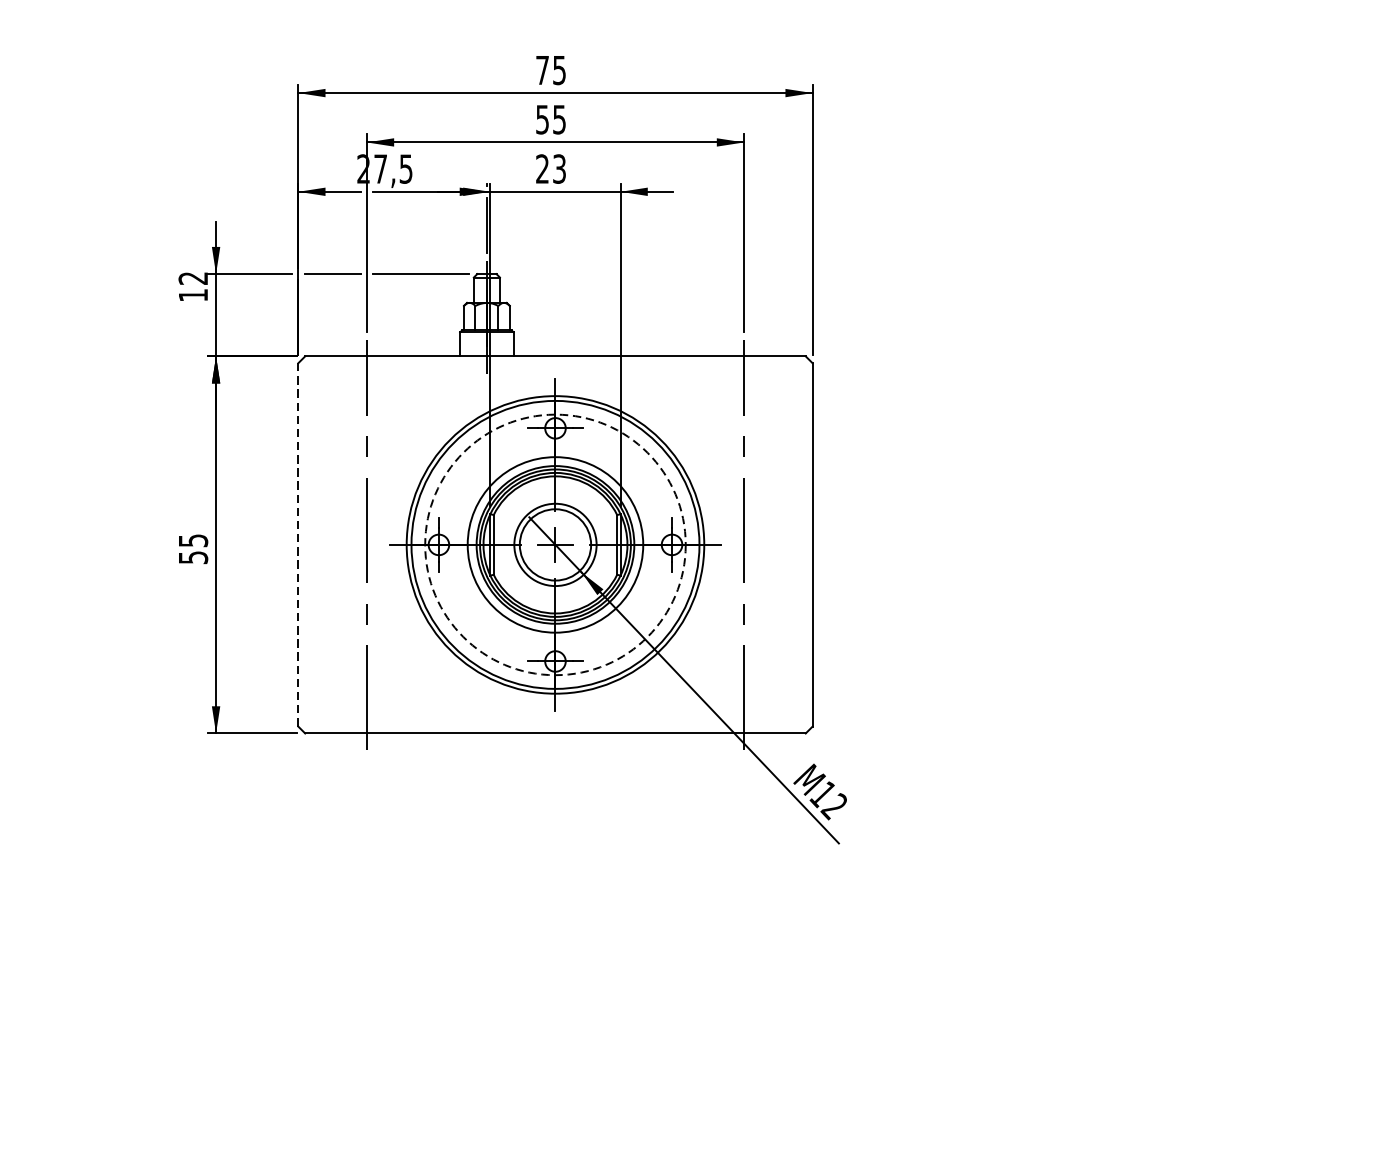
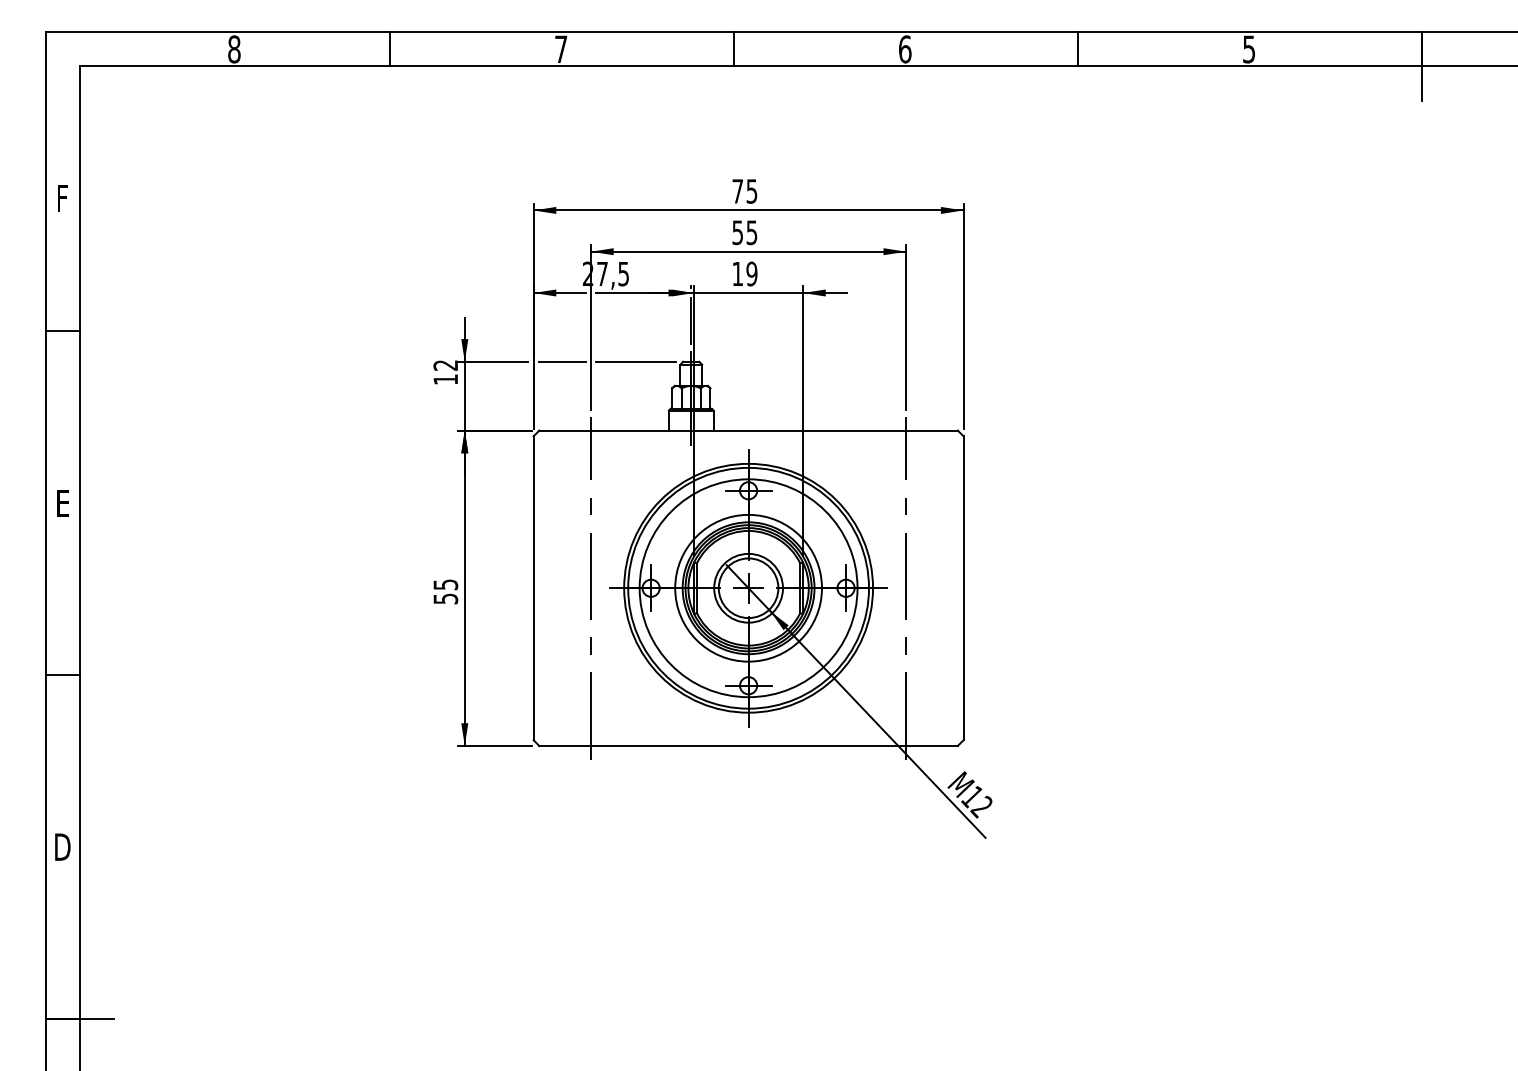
text: (550, 168) -> (744, 273), 23 -> 19
line: (298, 545) -> (533, 588), dashed -> solid
circle: (555, 545) -> (748, 588), dashed -> solid

